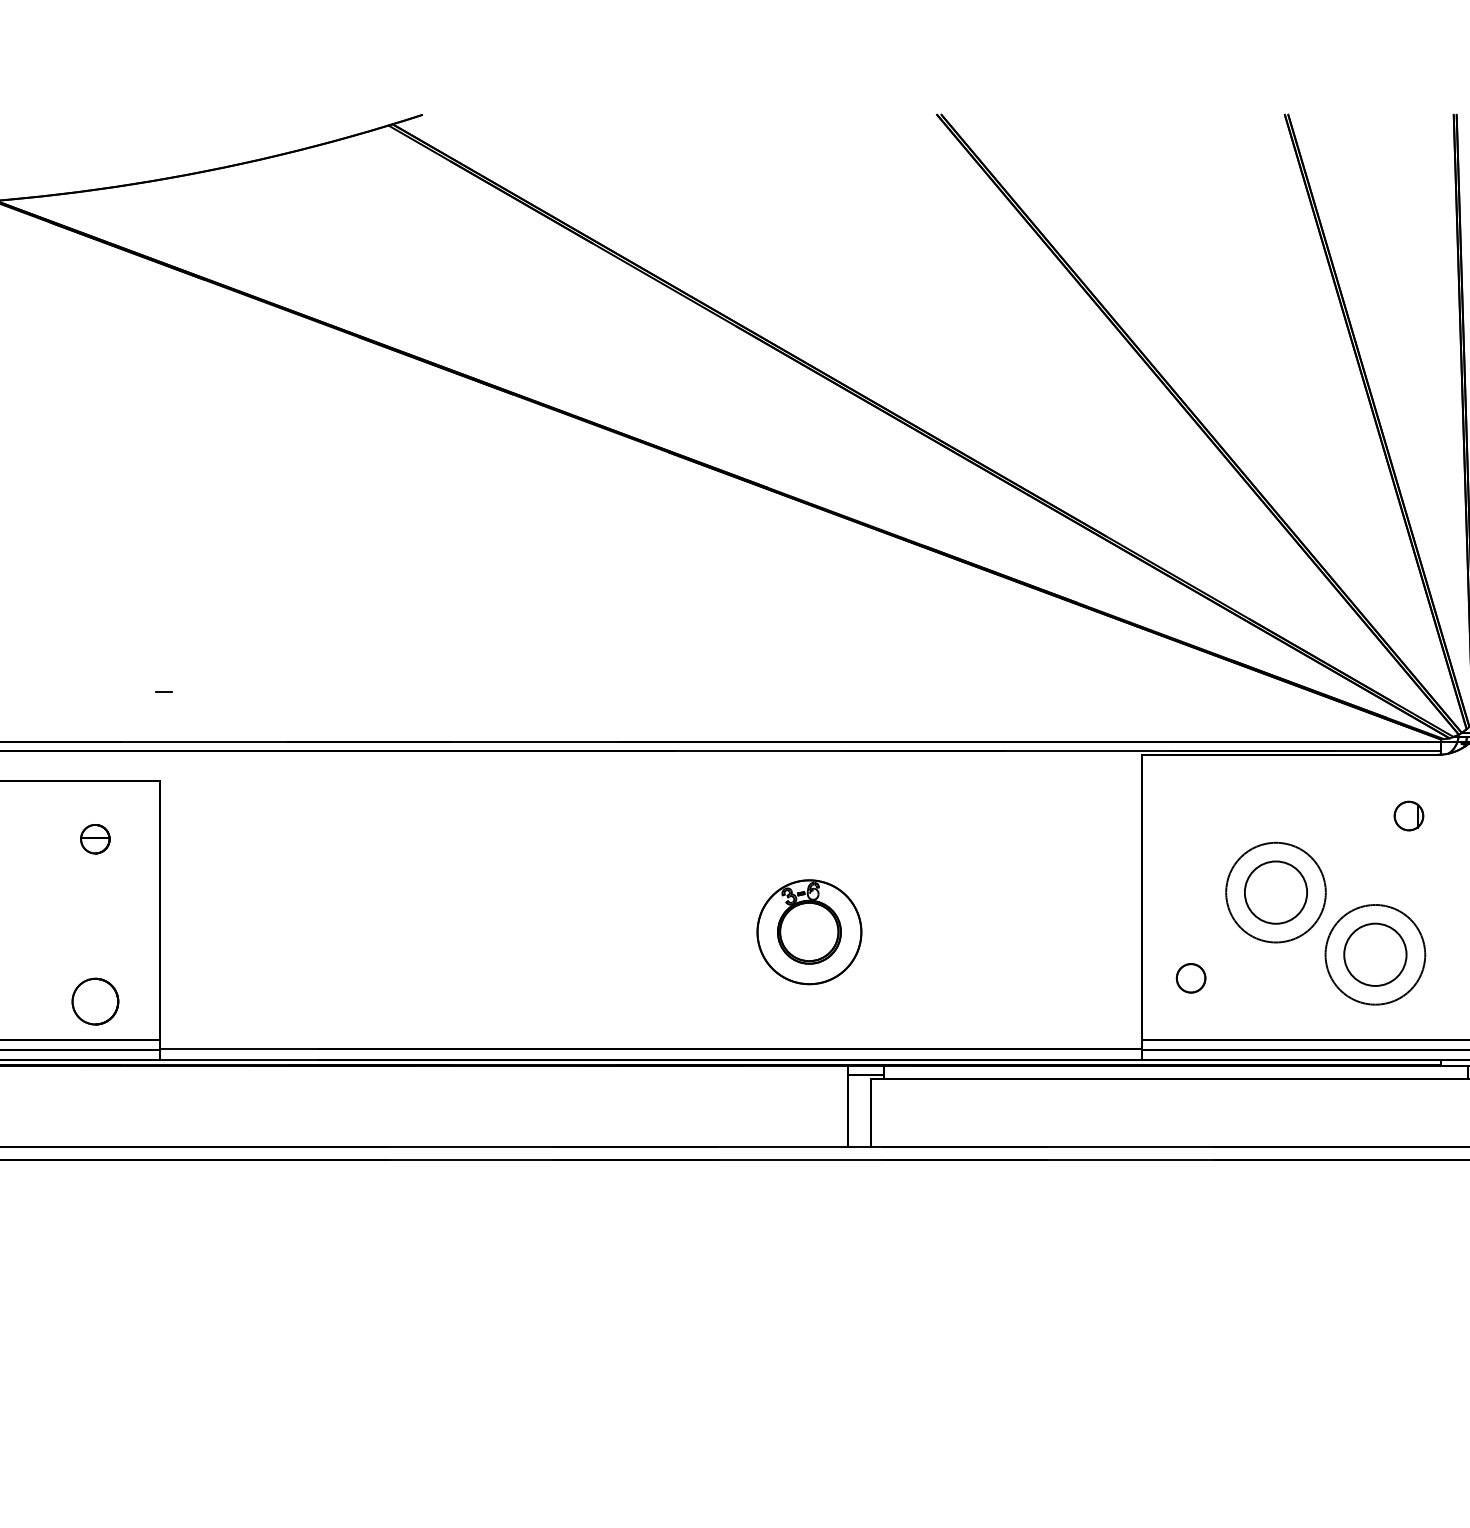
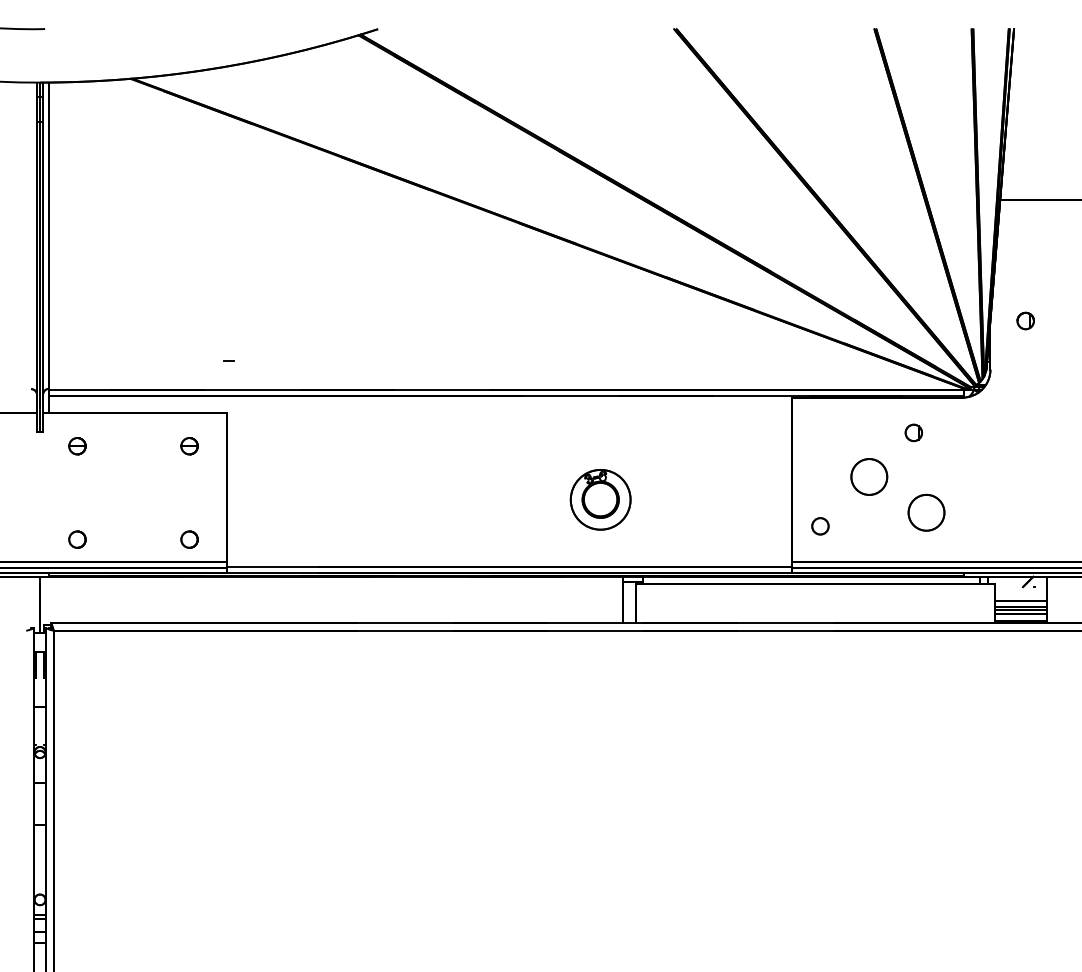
part: (1408, 815) -> (913, 432), moved
circle: (1276, 891) -> (869, 476), size x0.62
circle: (1375, 954) -> (926, 512), size x0.62
circle: (95, 1001) -> (189, 539), size x0.62

